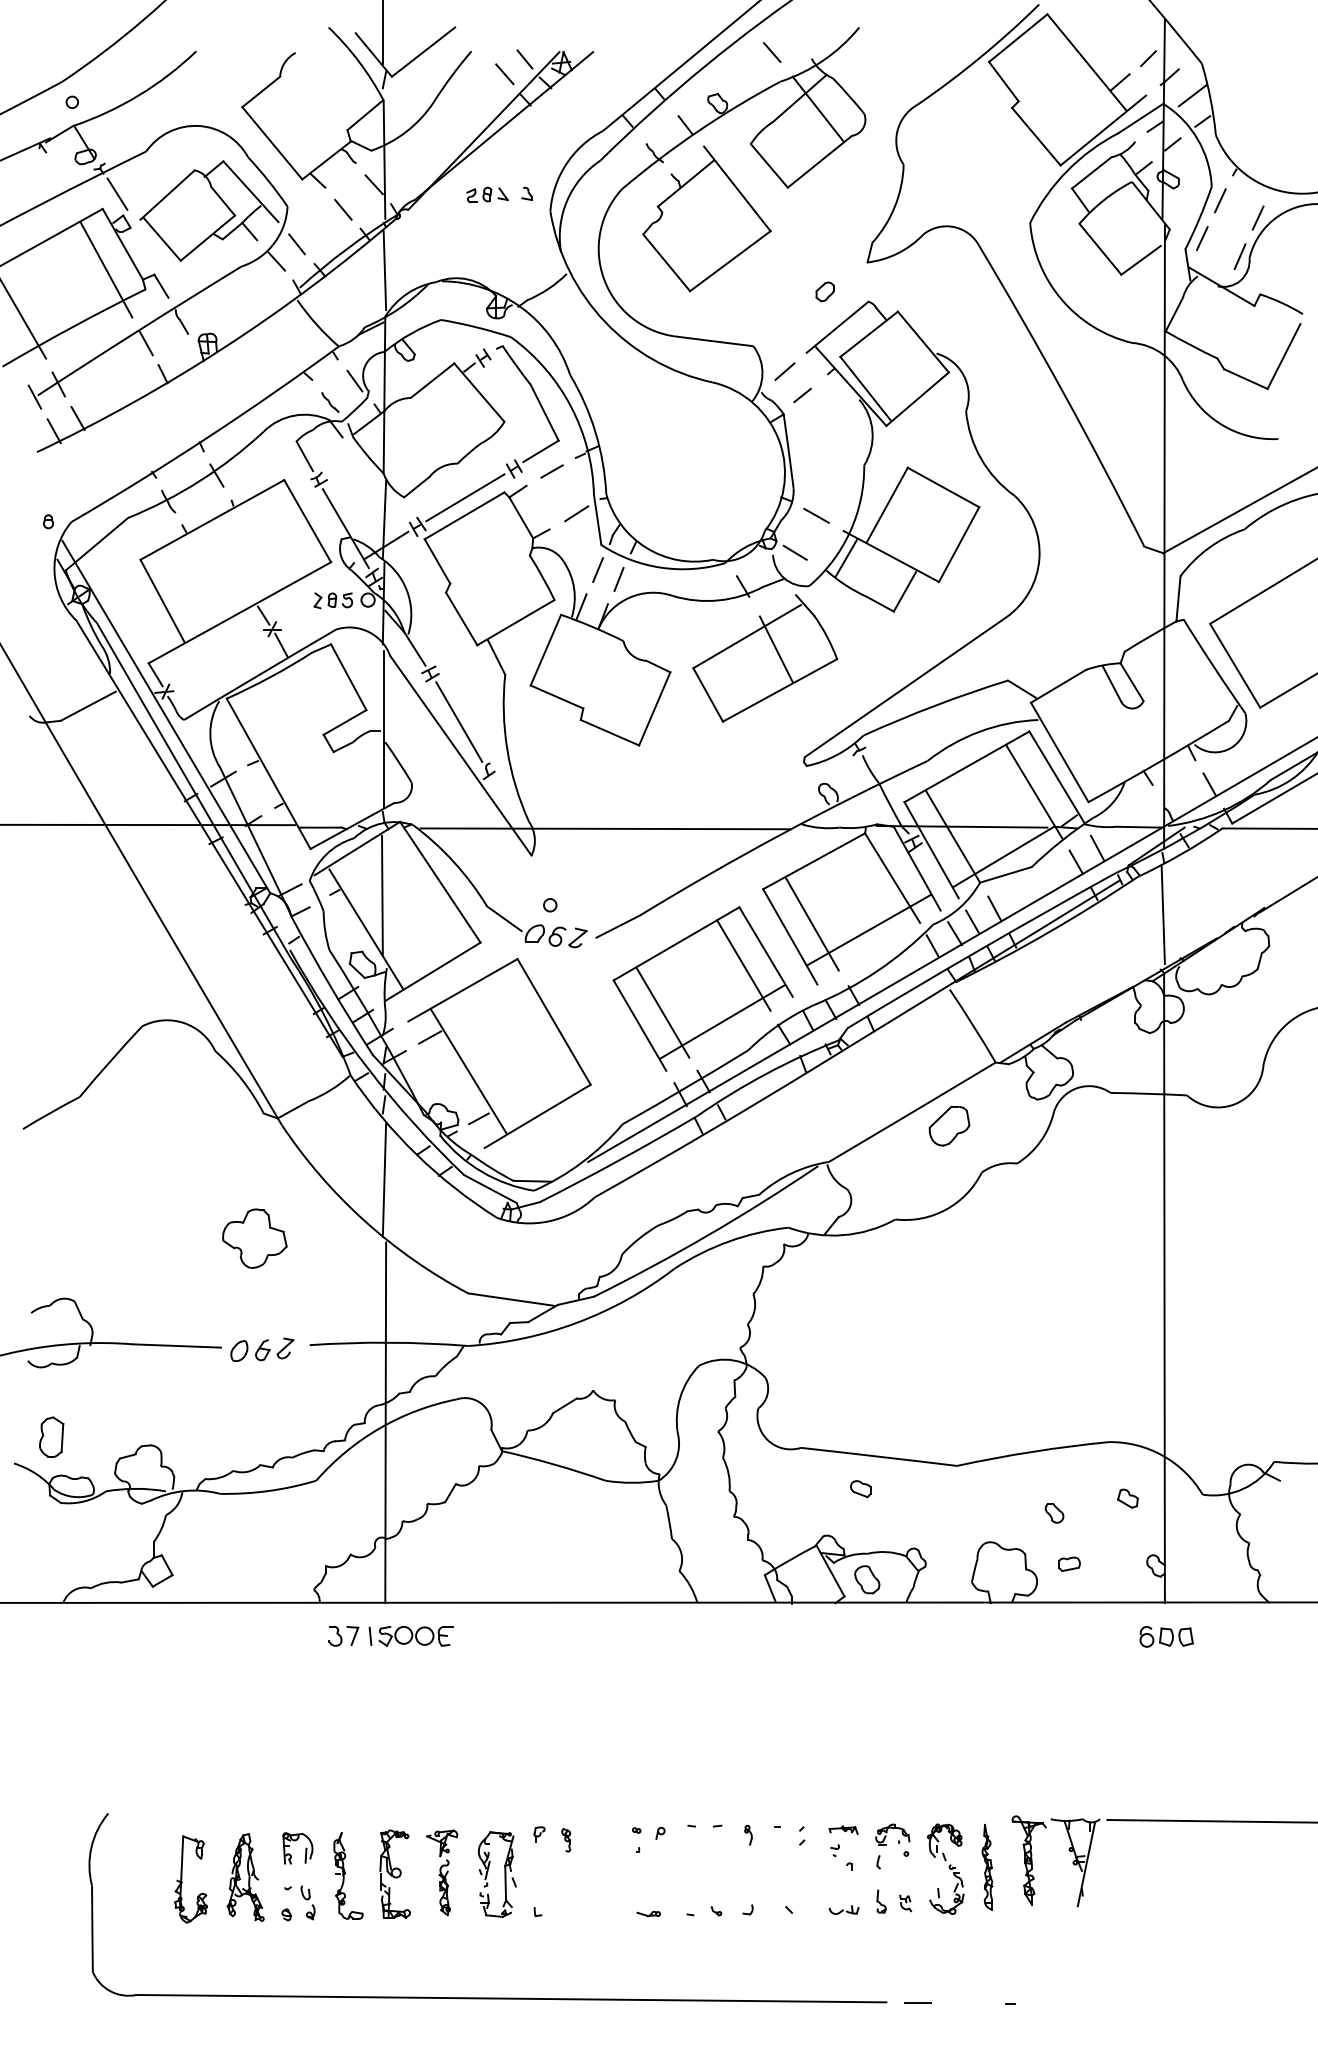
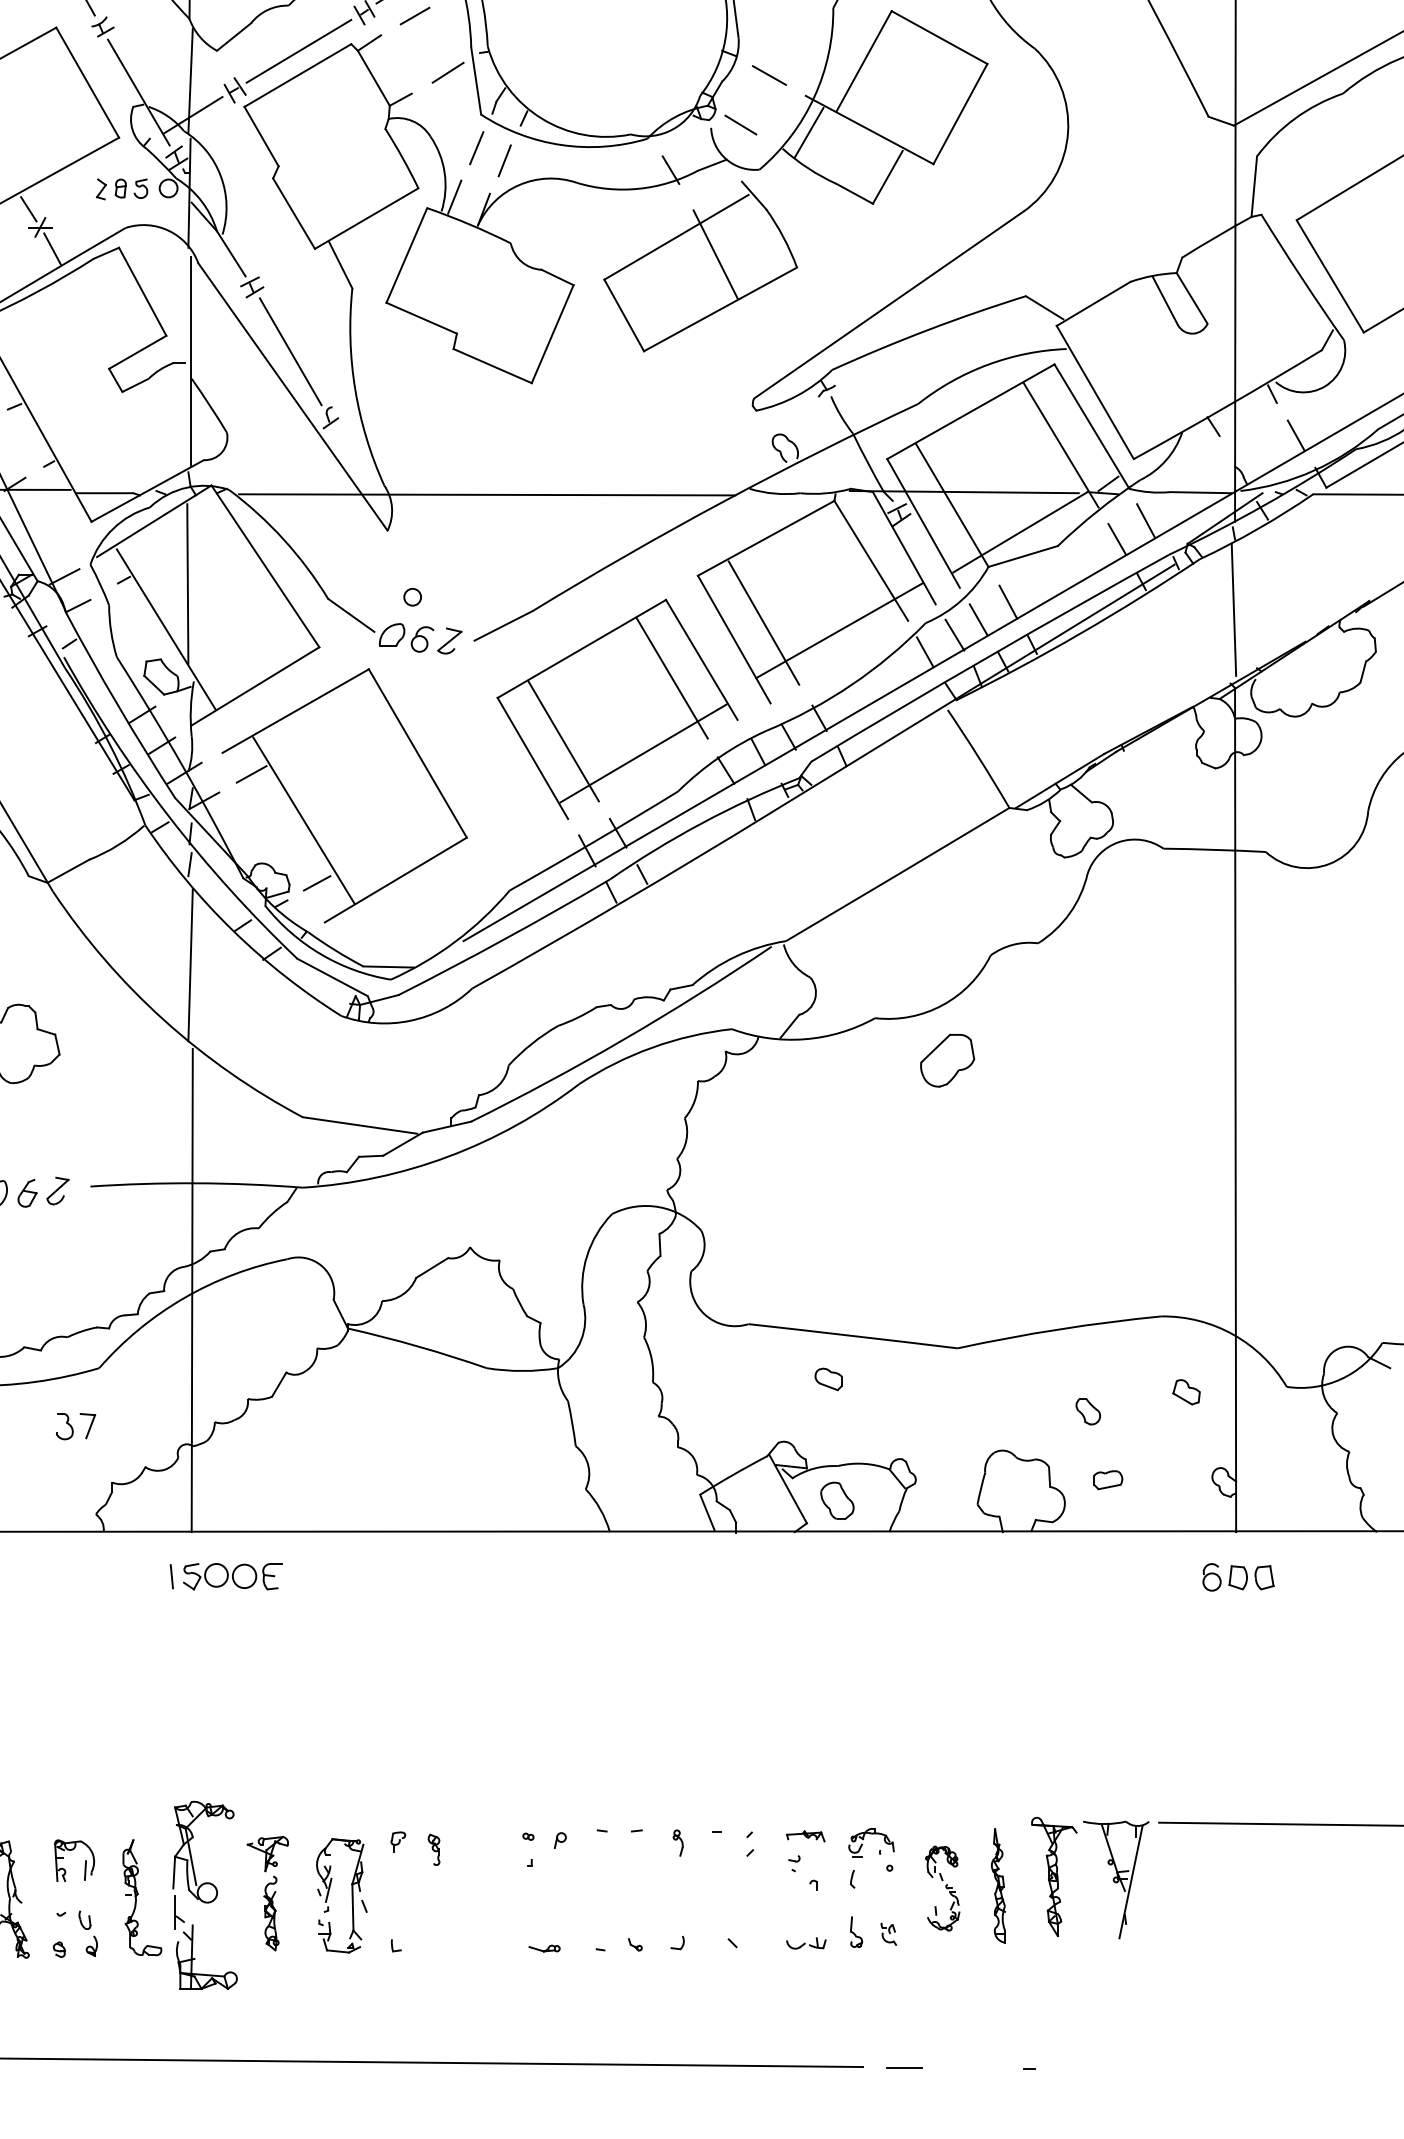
part: (949, 1125) -> (947, 1059), moved
part: (343, 1636) -> (75, 1426), moved
part: (945, 1868) -> (942, 1887), size x0.7
part: (394, 1873) -> (204, 1894), size x1.6

